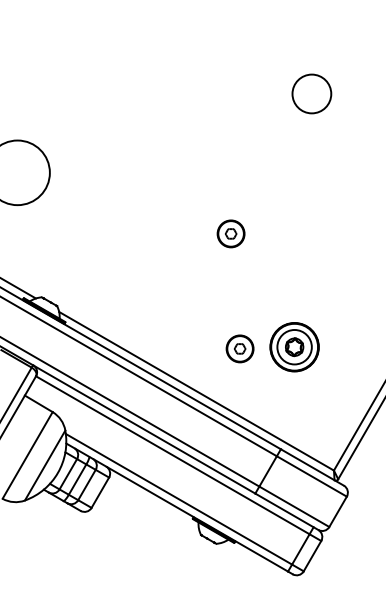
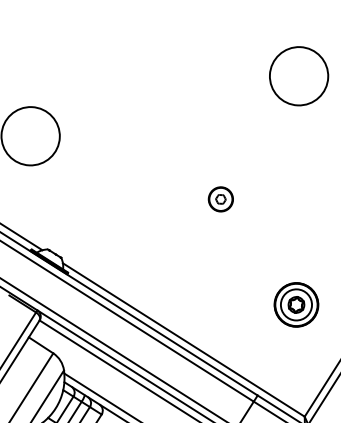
circle: (311, 93) -> (298, 75), size x1.67
part: (294, 347) -> (296, 305), moved
part: (239, 348) -> (224, 303), removed

